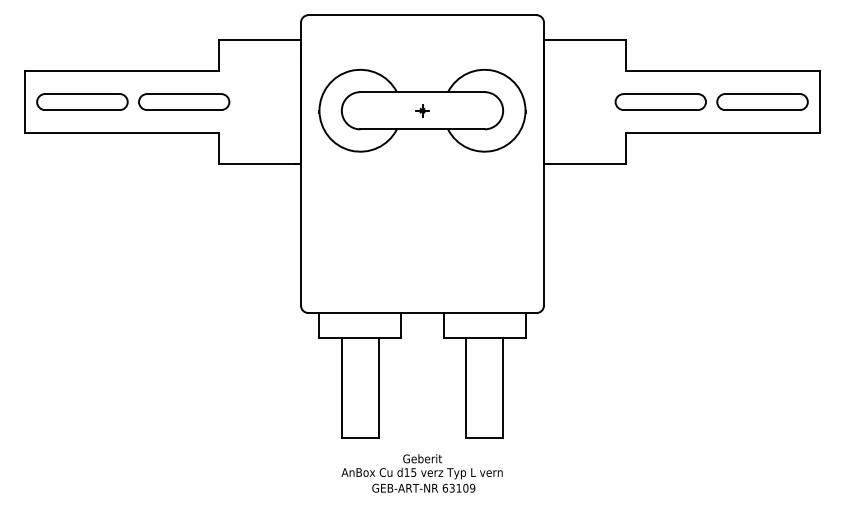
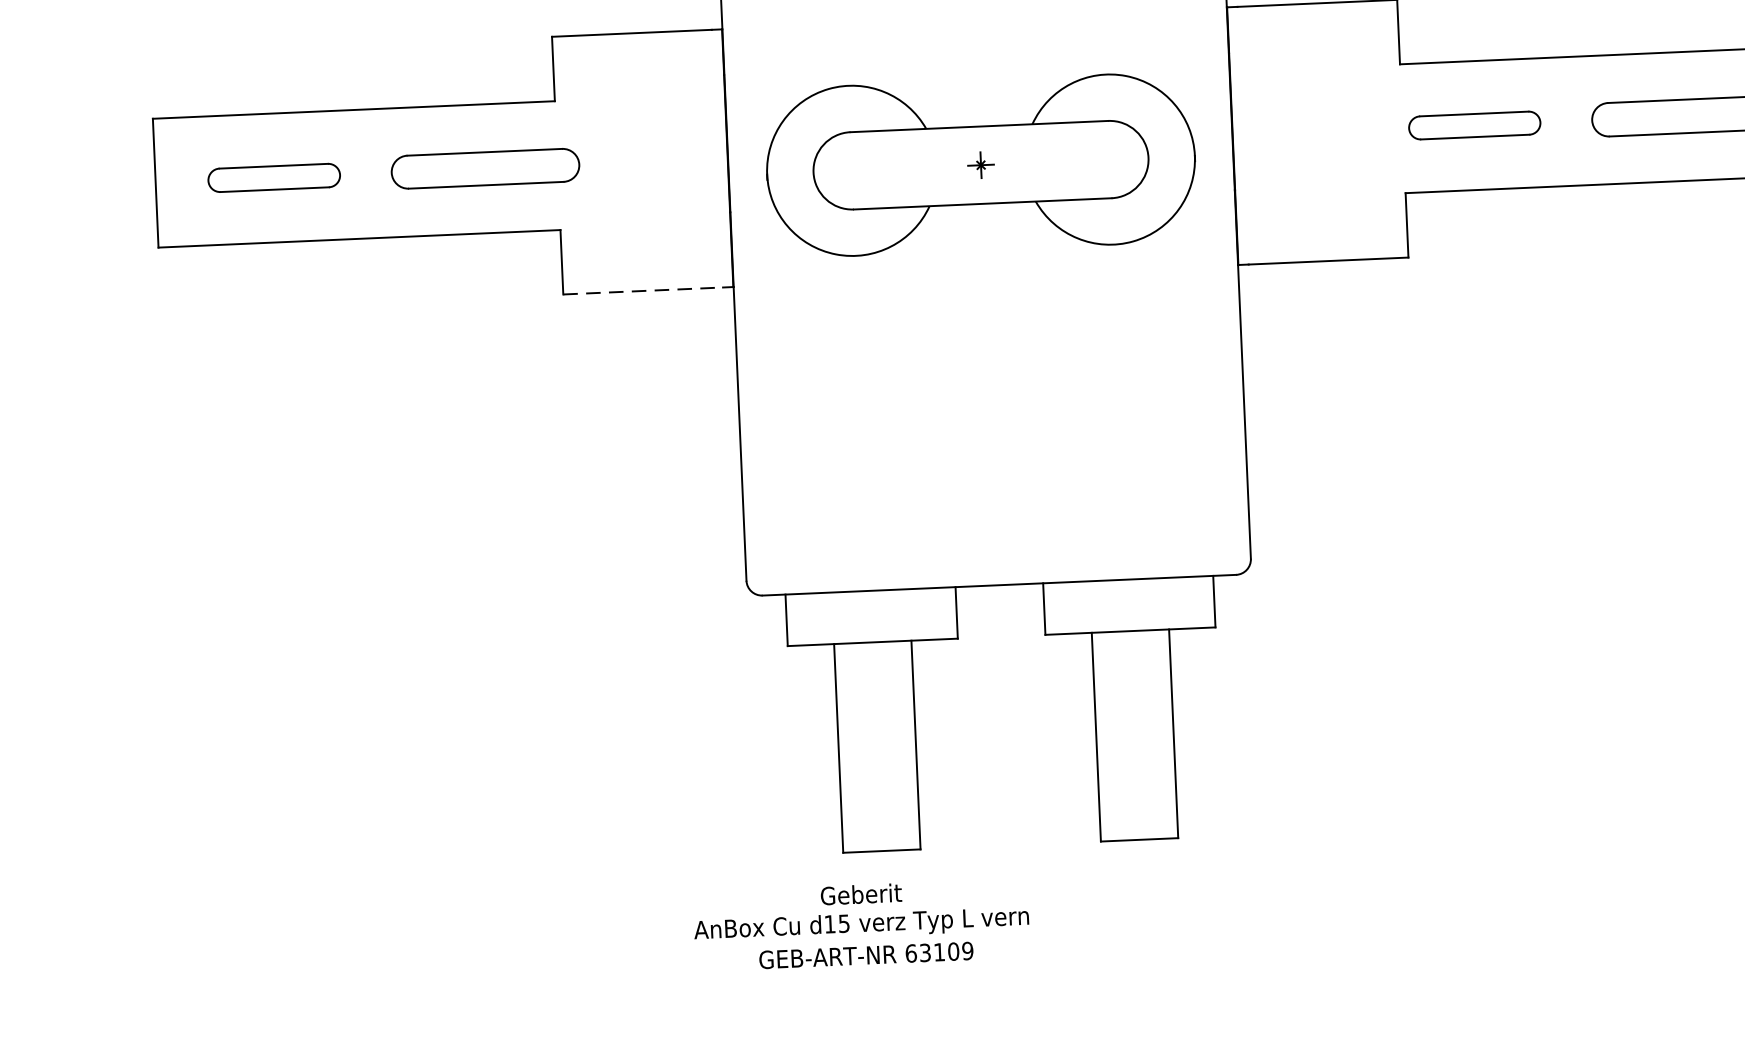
part: (82, 101) -> (274, 176), size x0.7
part: (660, 101) -> (1474, 124), size x0.7
line: (257, 164) -> (643, 291), solid -> dashed
text: (421, 473) -> (860, 925), moved

